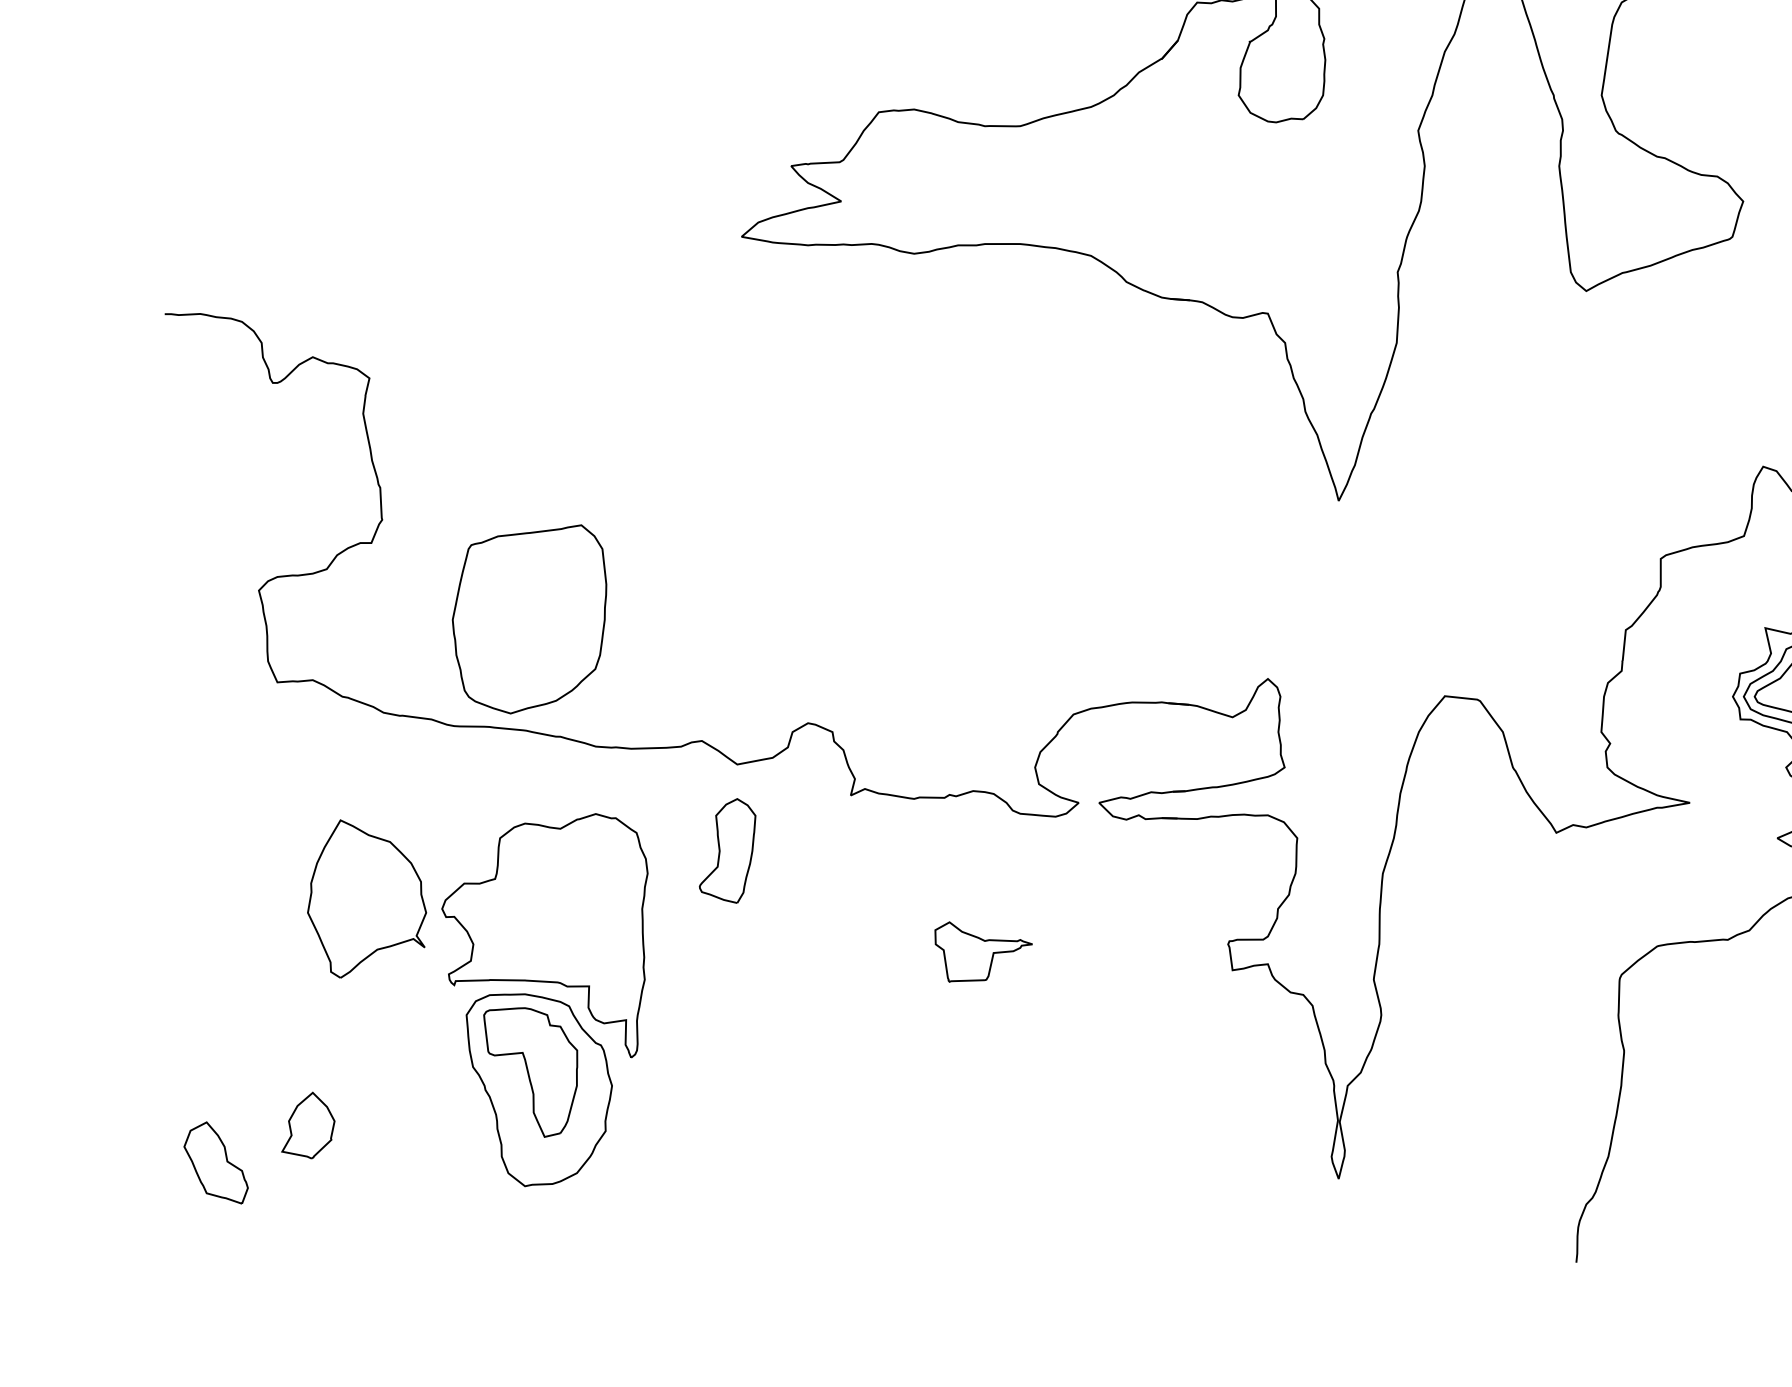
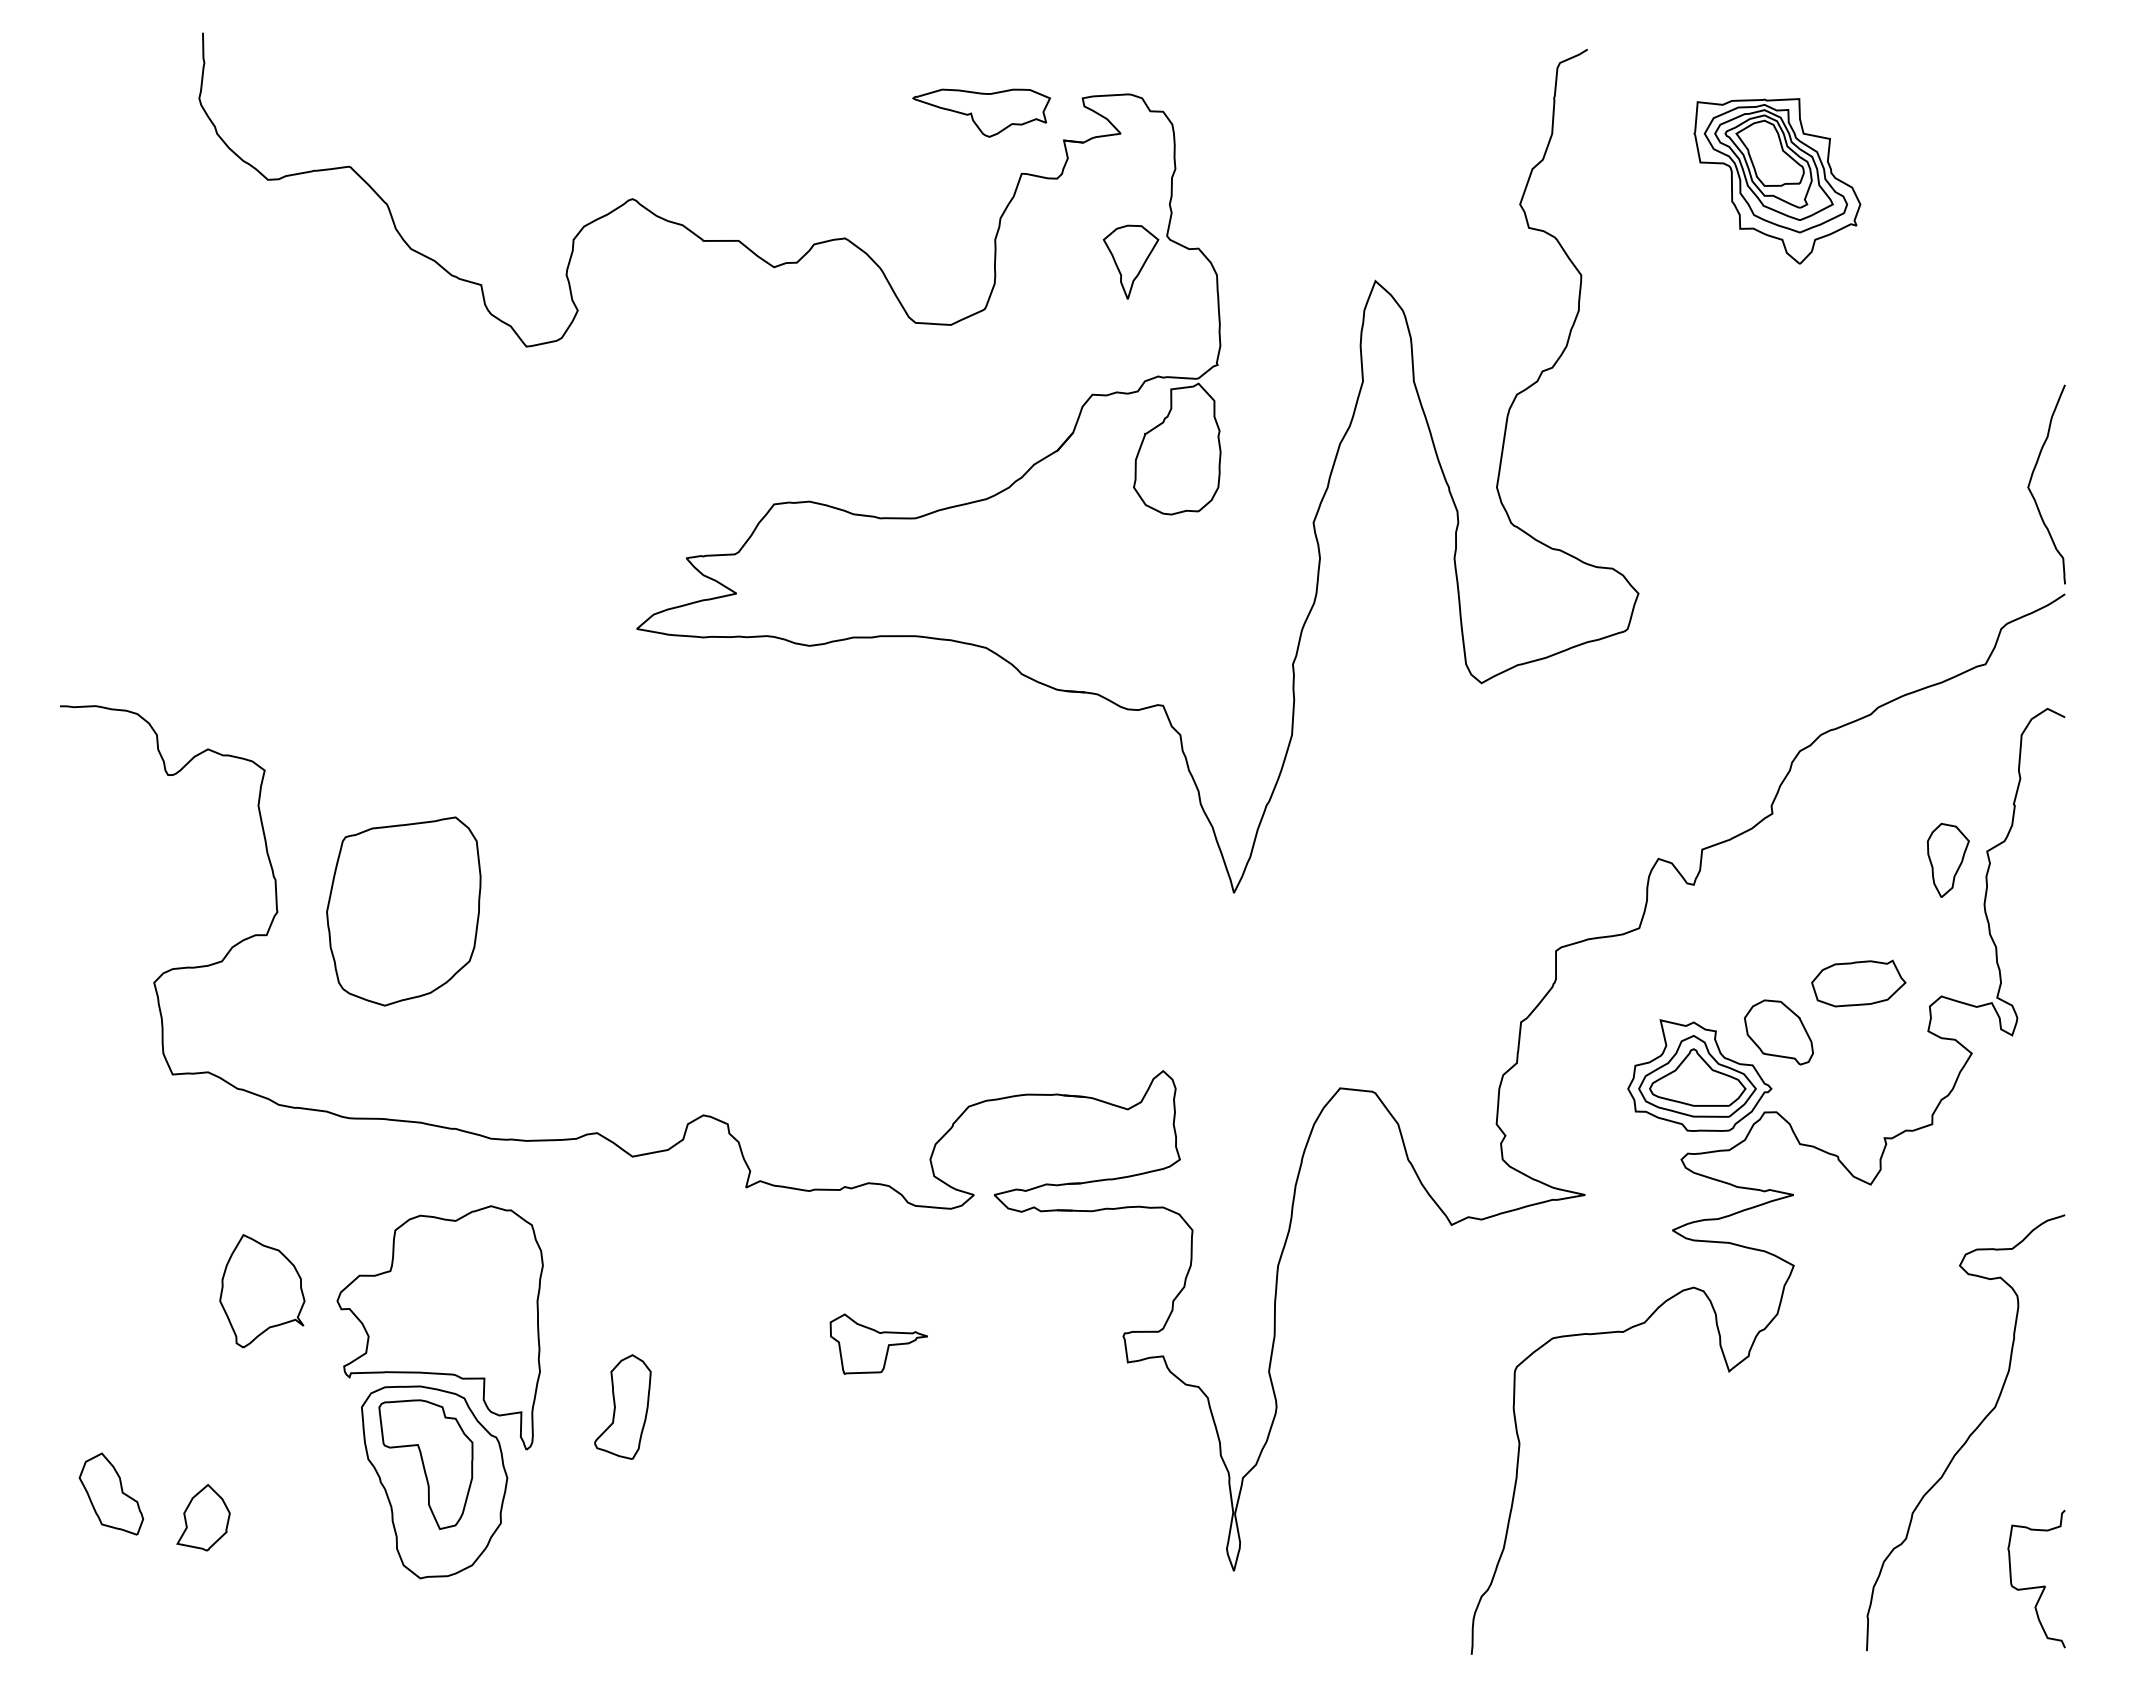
part: (529, 619) -> (403, 911), moved
part: (727, 850) -> (622, 1406), moved
part: (367, 899) -> (262, 1291), size x0.71
part: (215, 1162) -> (110, 1493), moved

